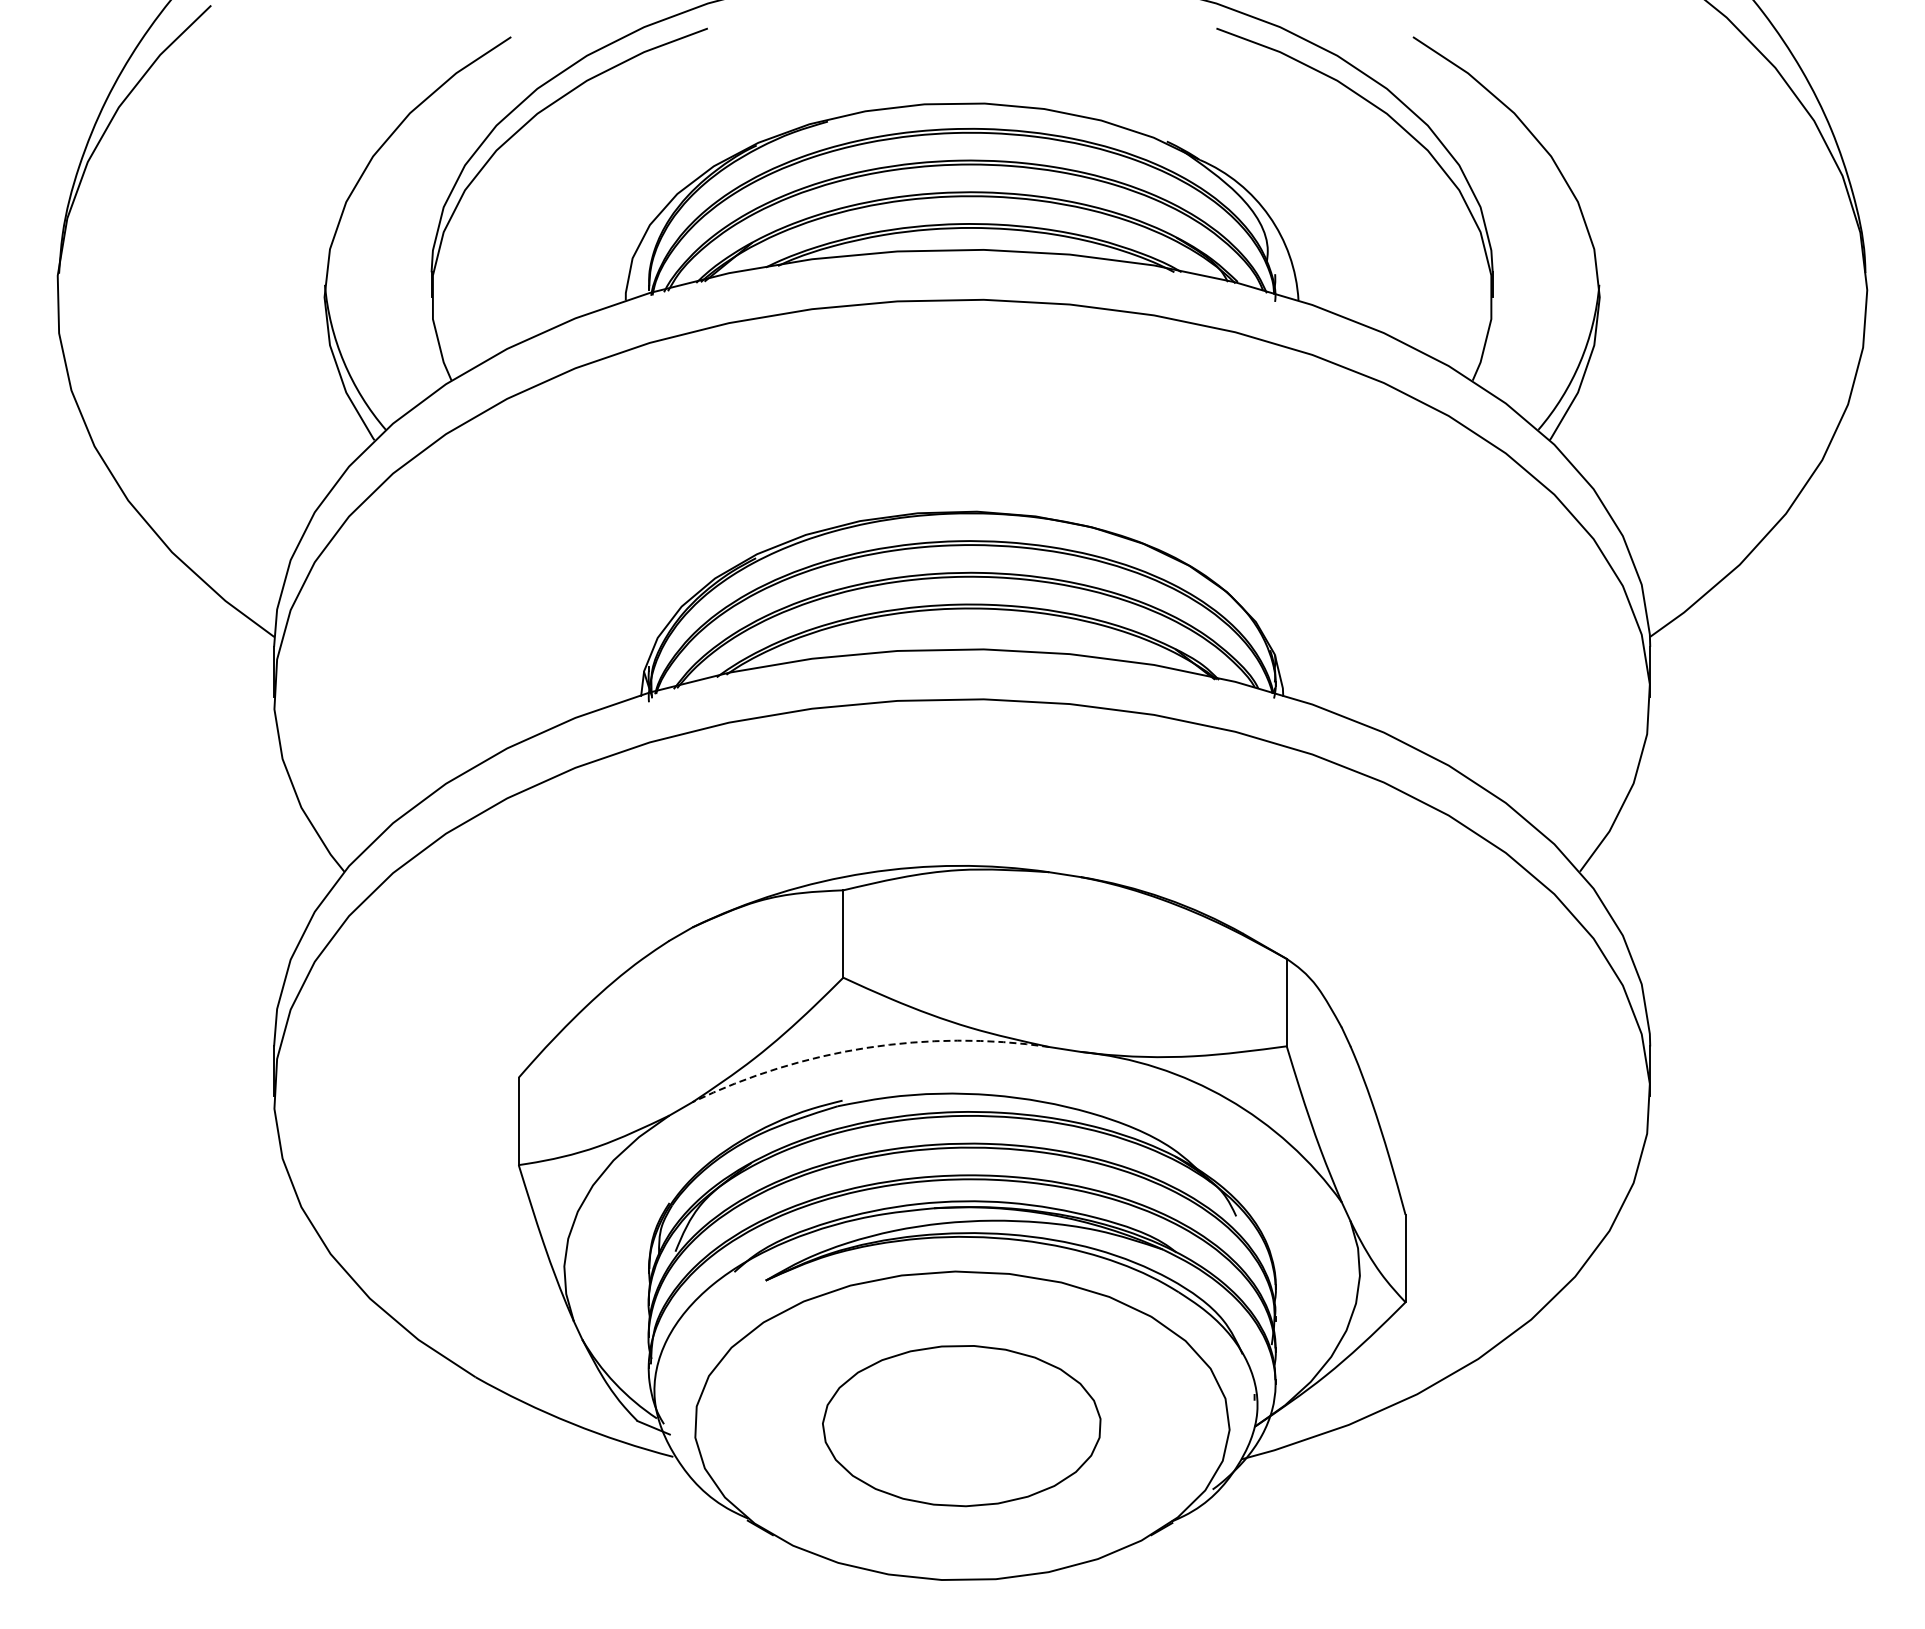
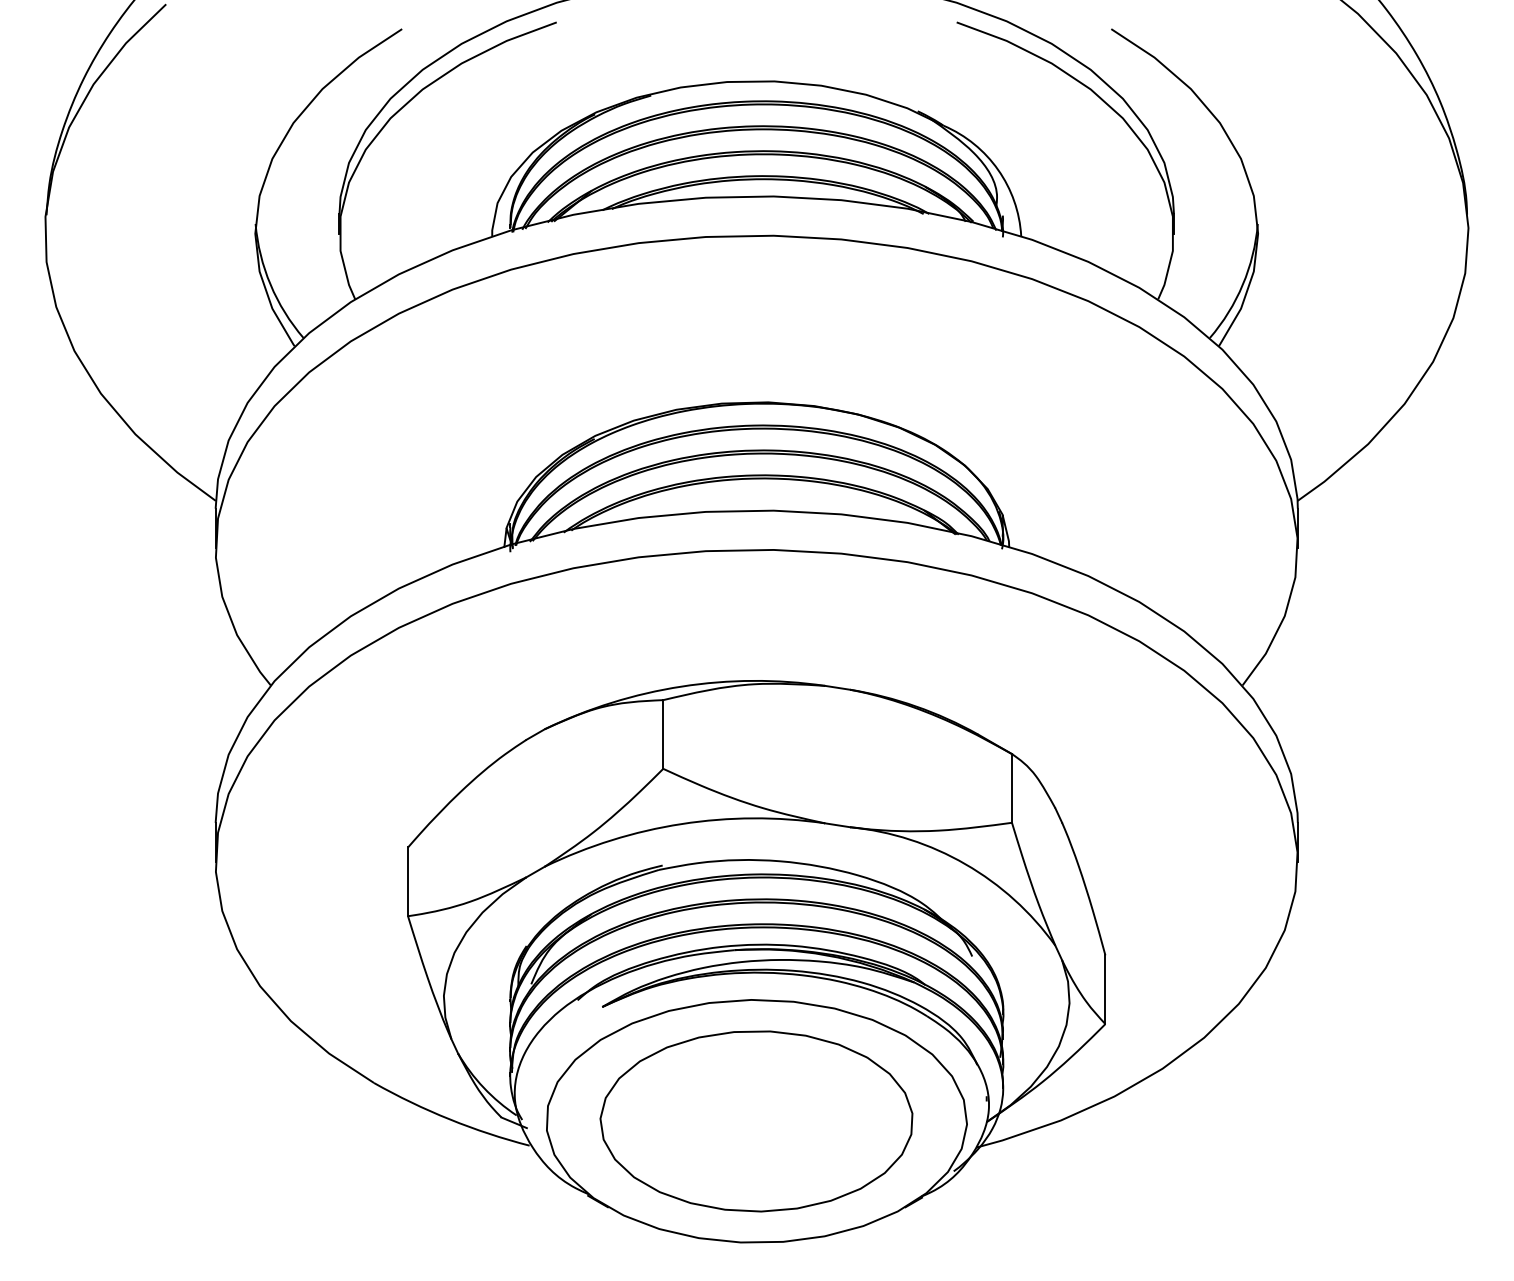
arc: (866, 1047) -> (681, 823), dashed -> solid
part: (961, 1425) -> (756, 1120), size x1.43

